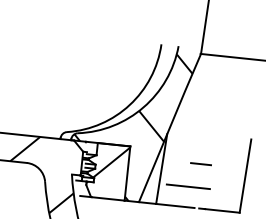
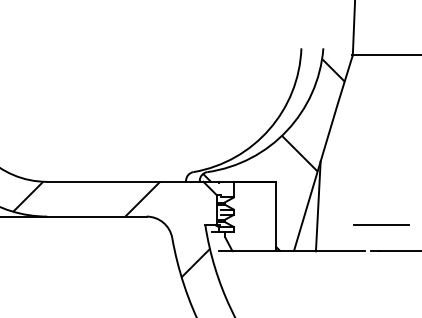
line: (201, 163) -> (367, 194), removed
hatch: (107, 165) -> (249, 208), removed
line: (188, 186) -> (381, 224), moved

